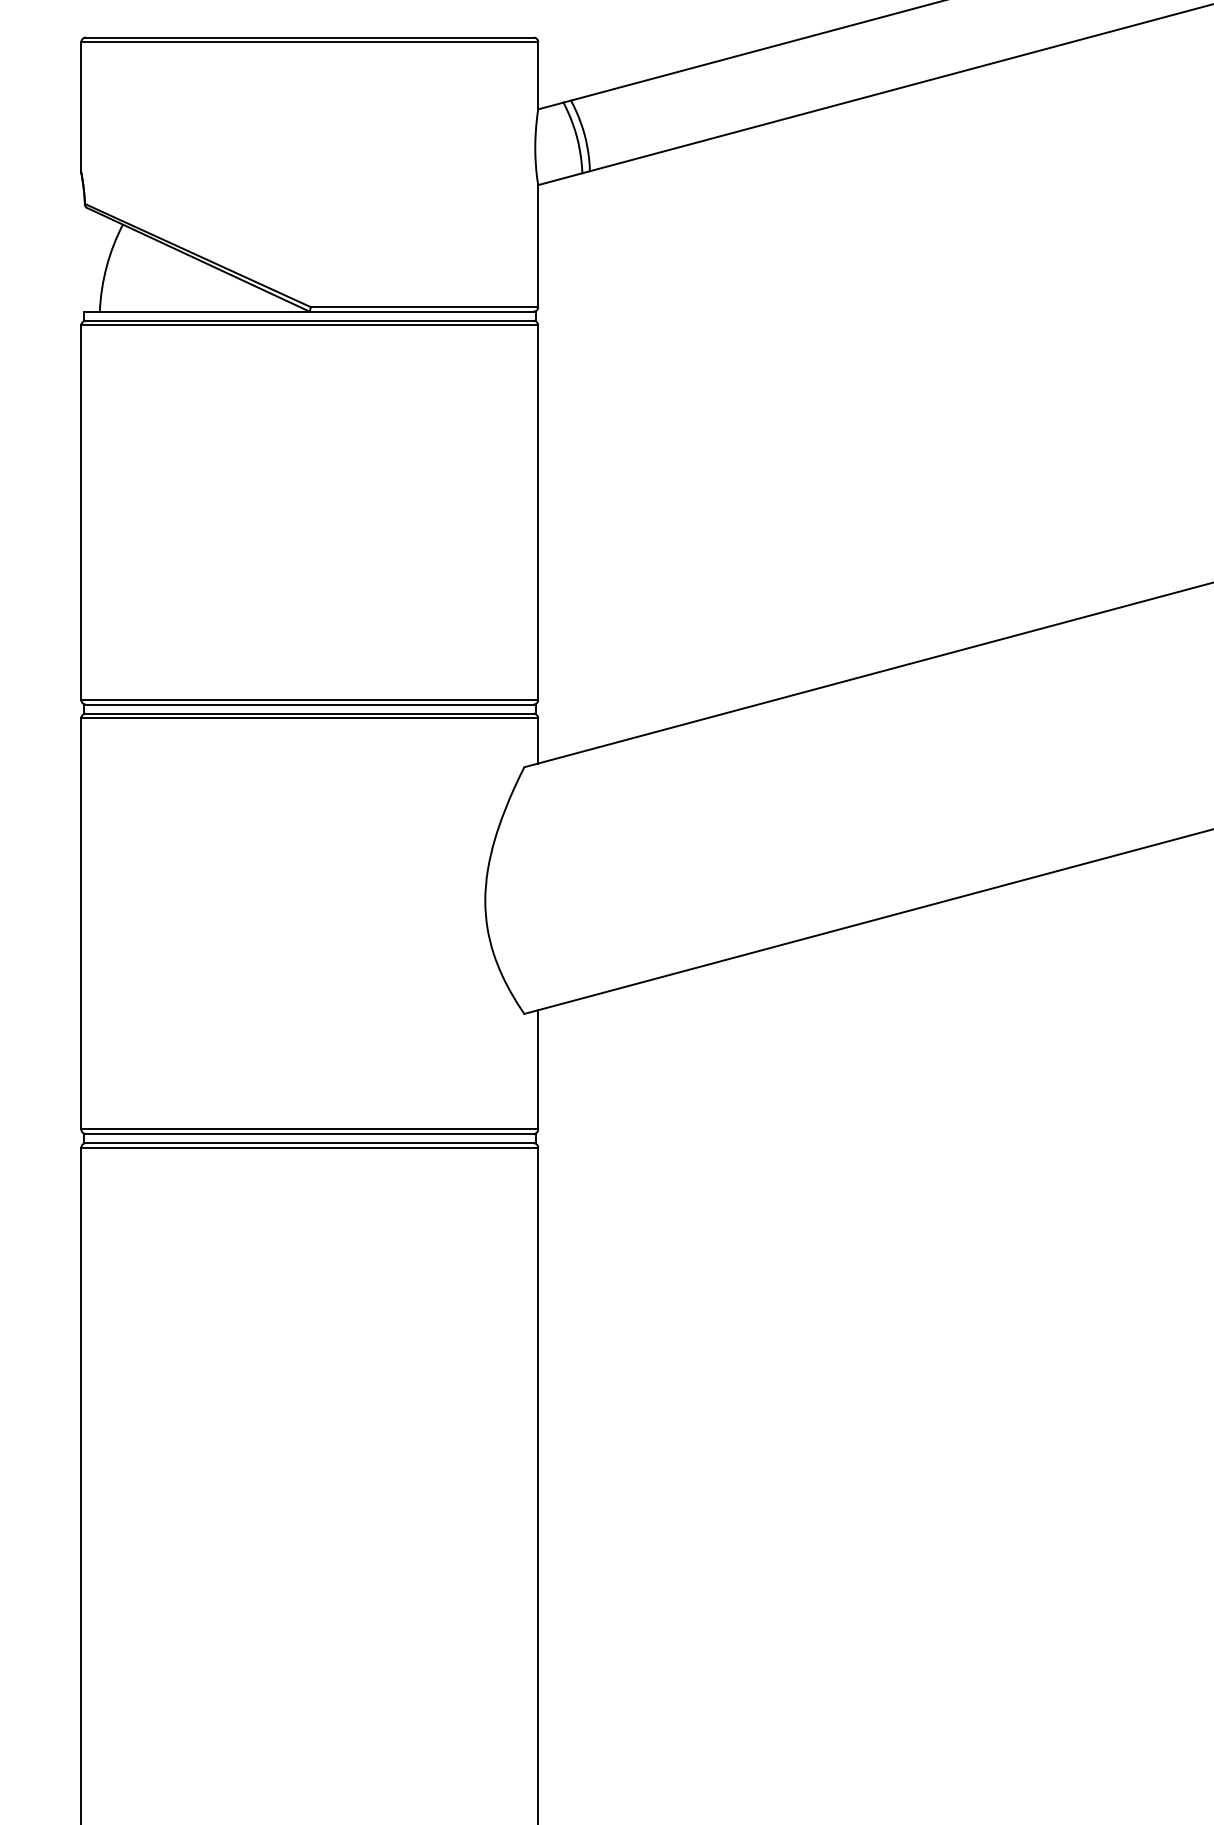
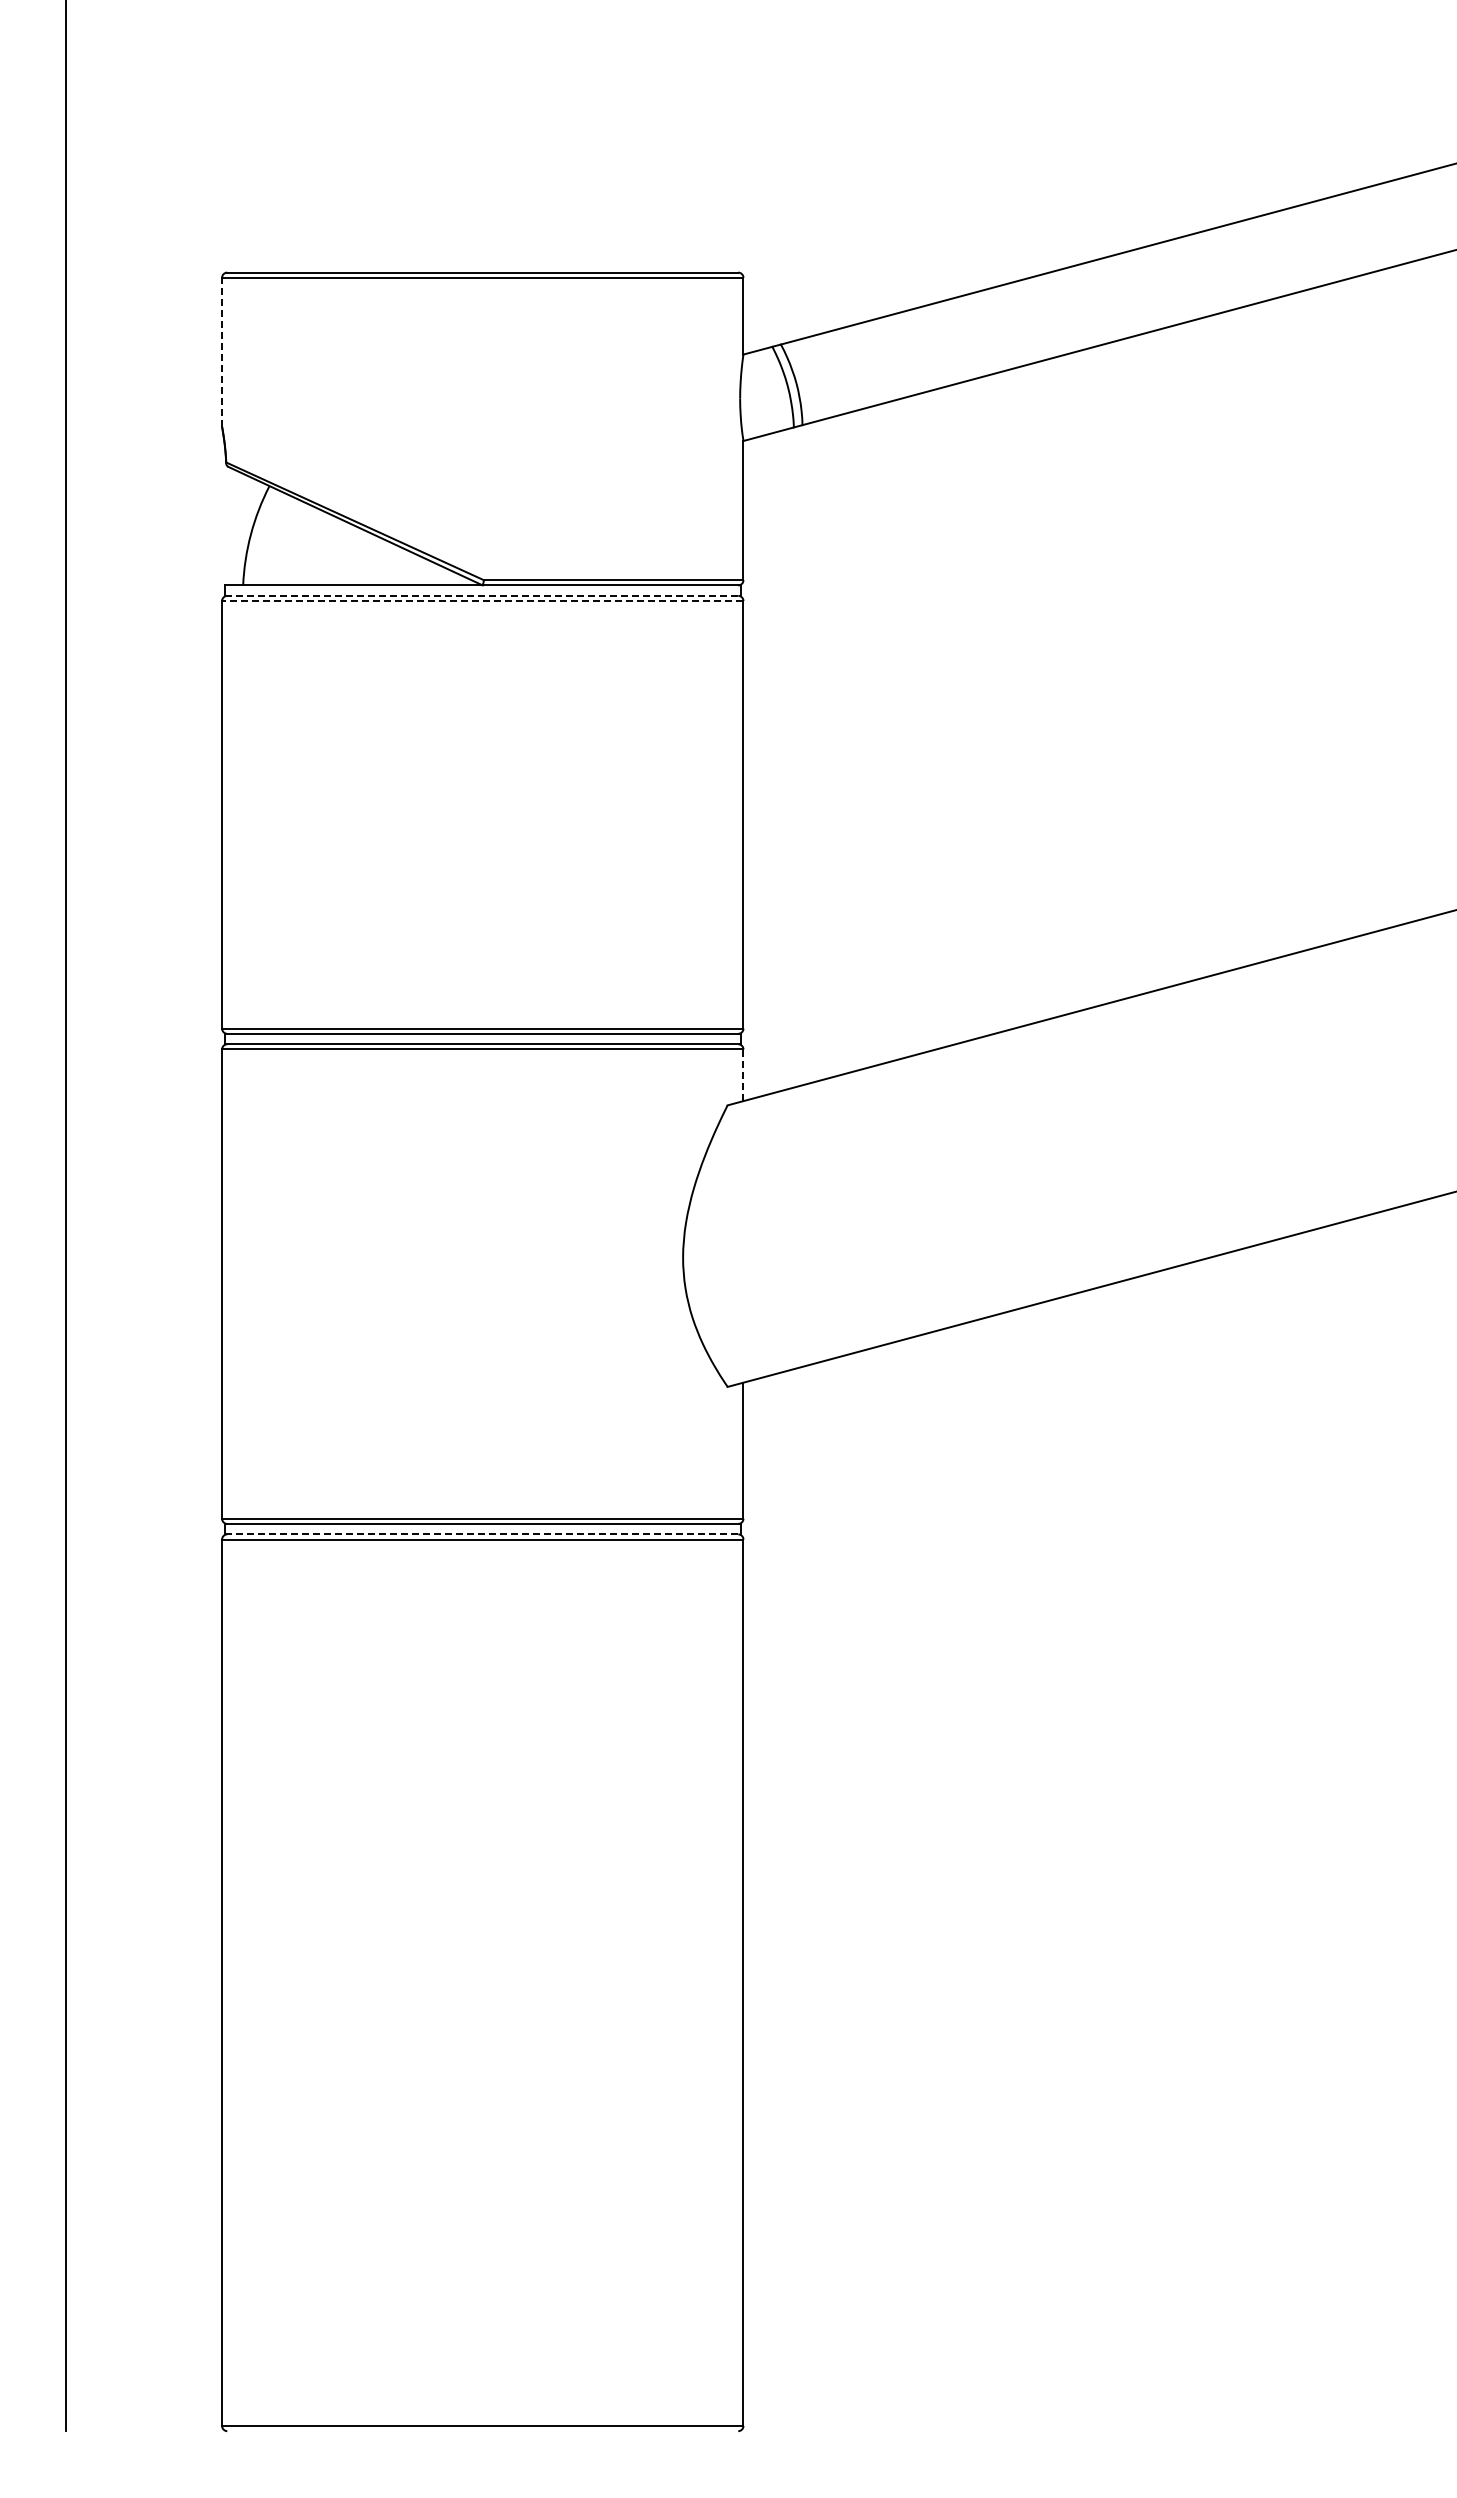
line: (81, 106) -> (222, 351), solid -> dashed
line: (310, 320) -> (483, 595), solid -> dashed
line: (309, 325) -> (482, 601), solid -> dashed
line: (538, 741) -> (743, 1075), solid -> dashed
line: (310, 1143) -> (483, 1534), solid -> dashed

